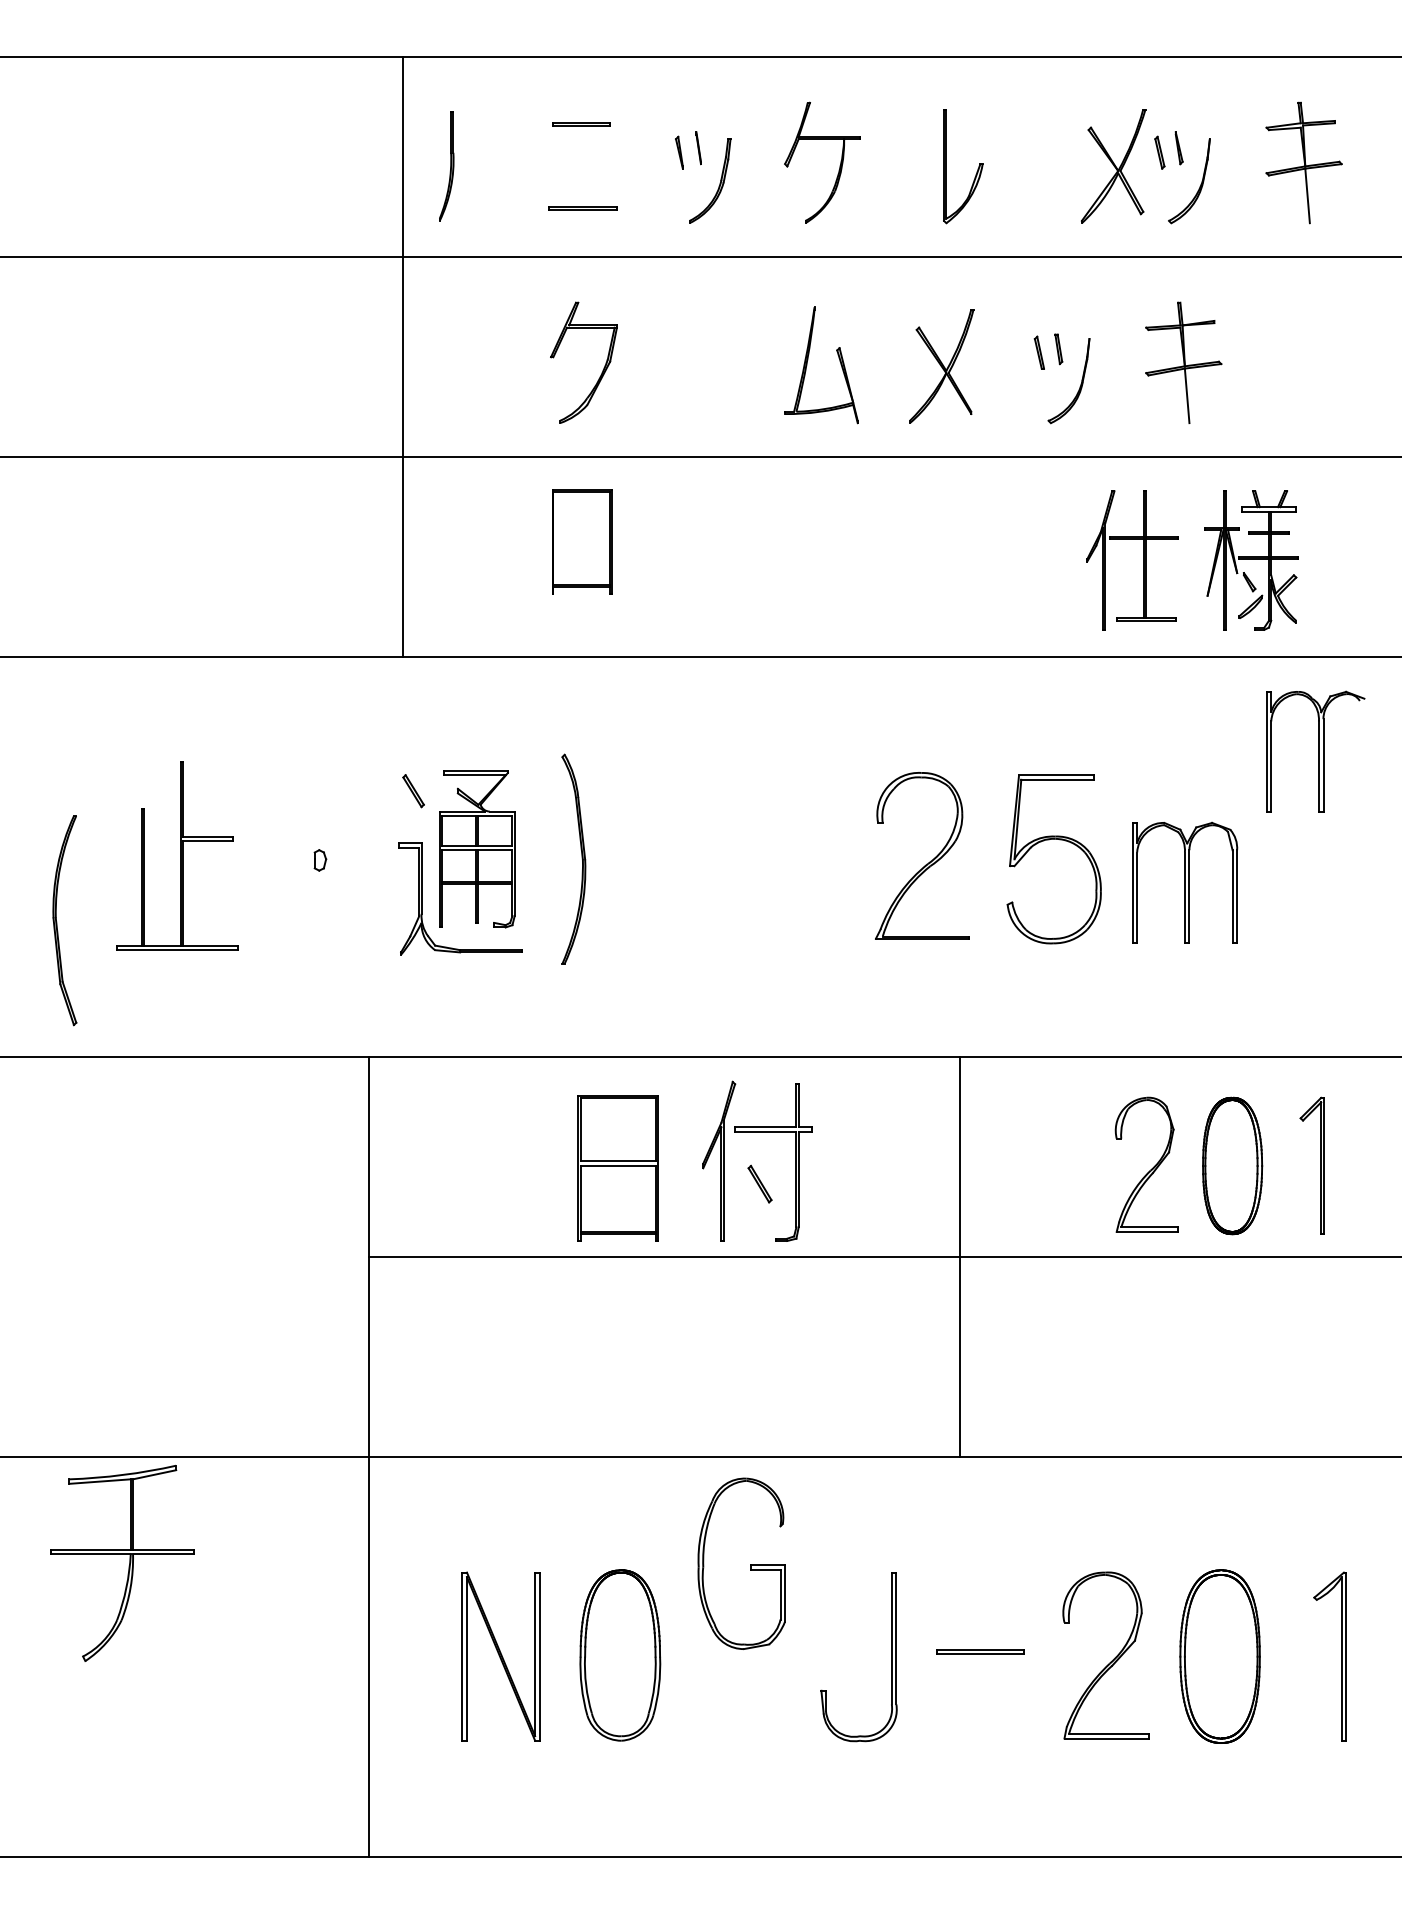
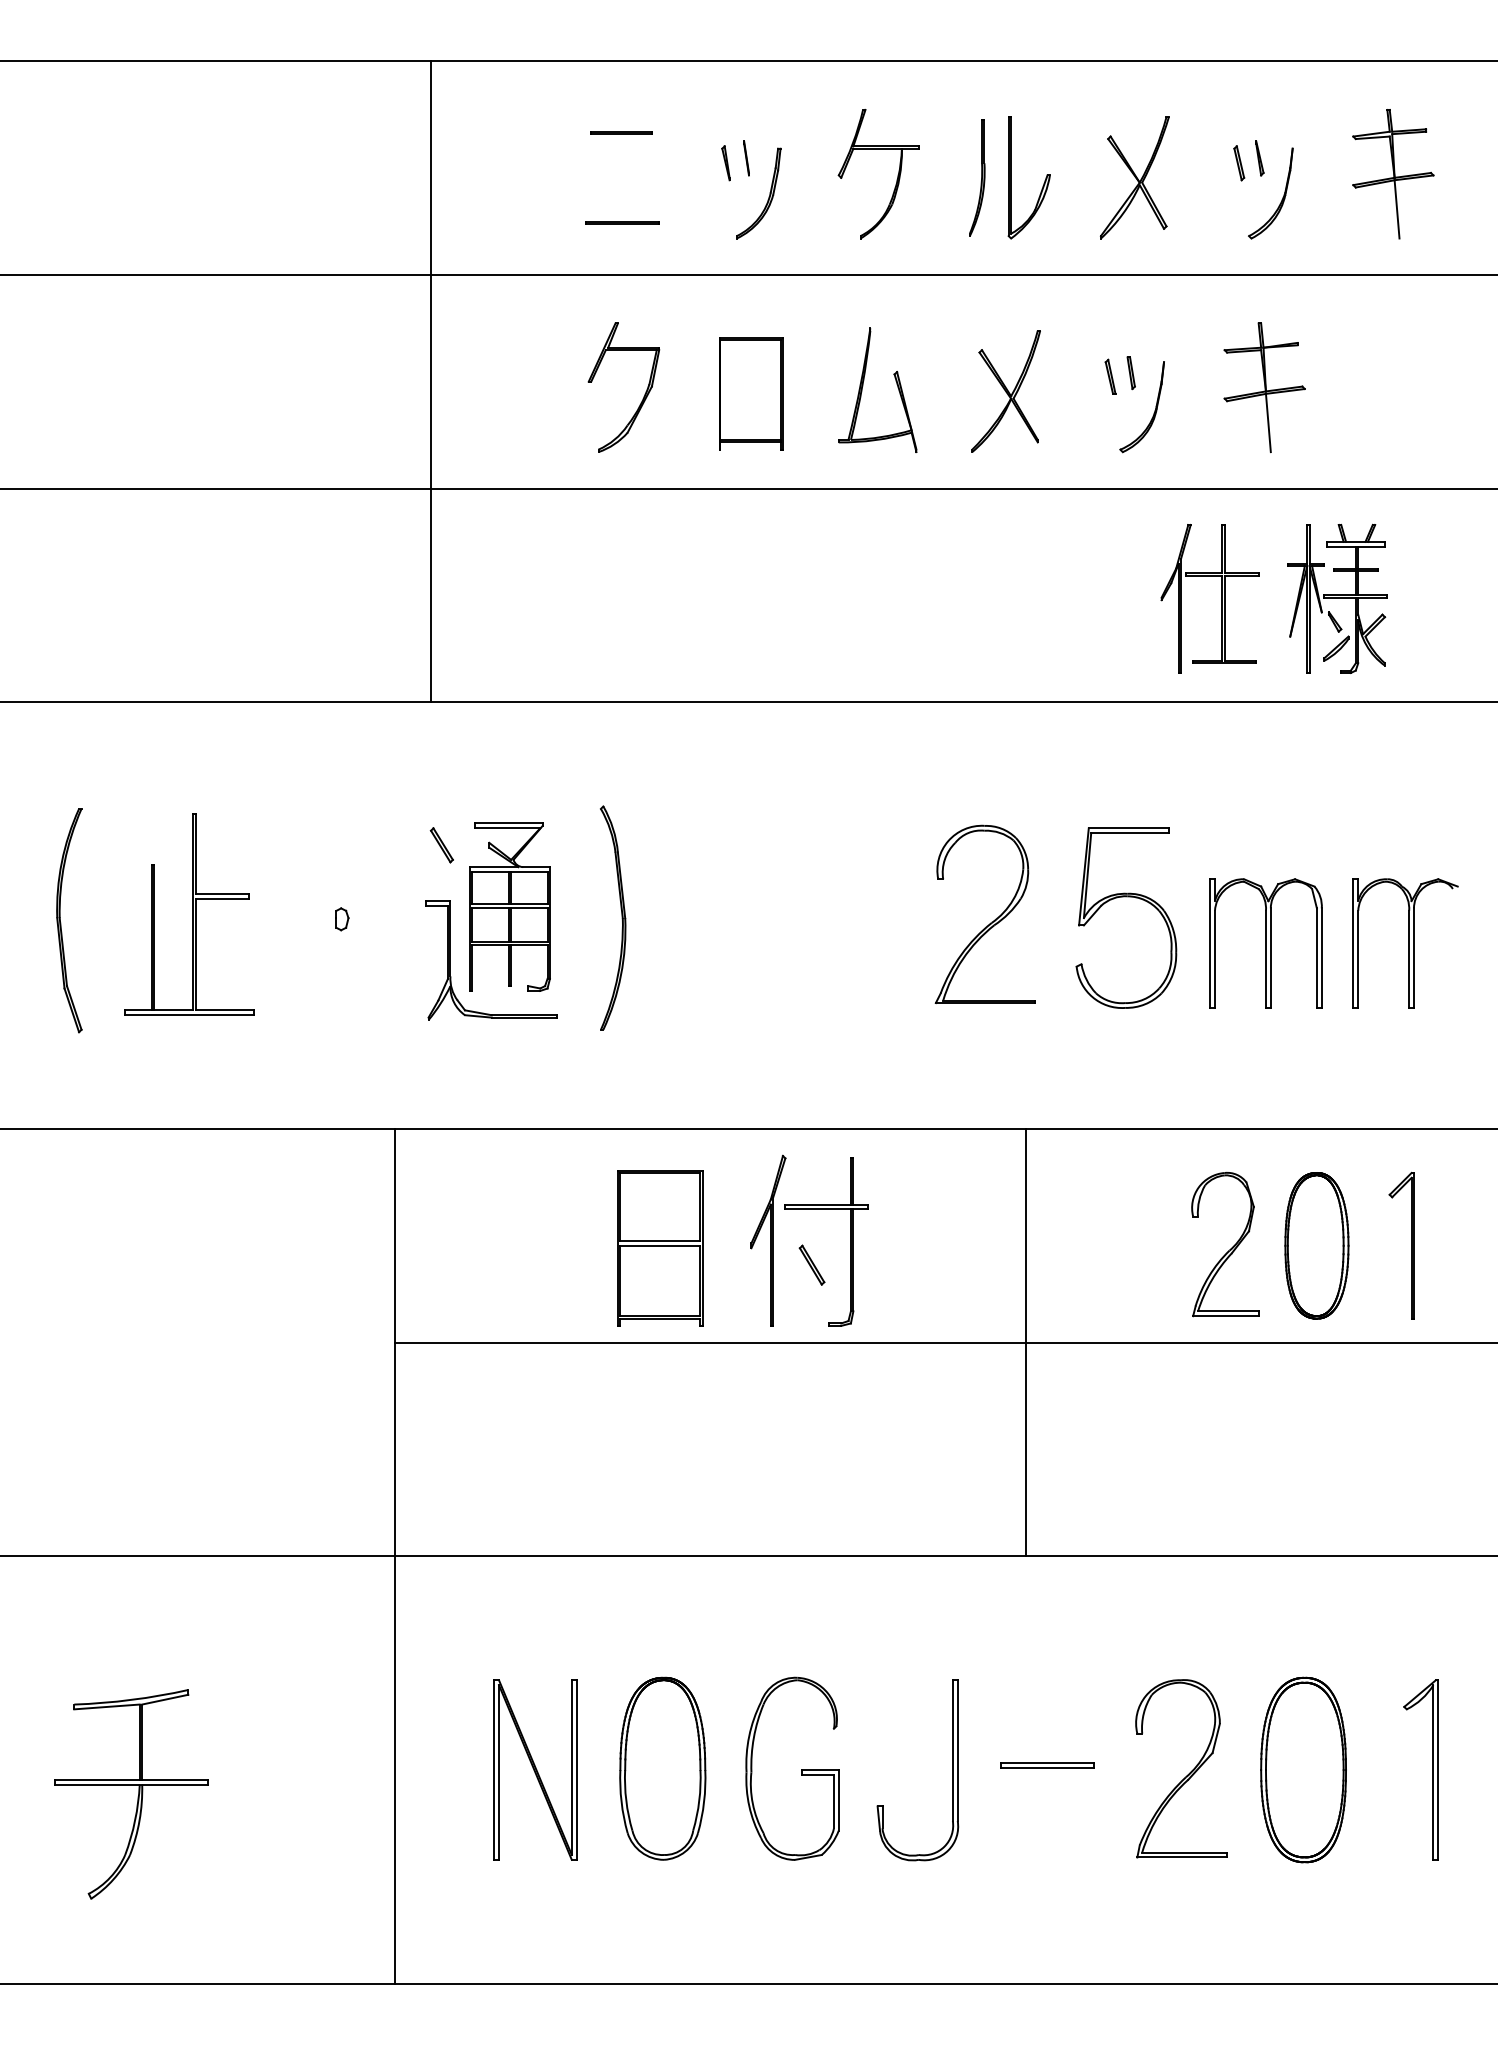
part: (446, 166) -> (977, 177), moved
part: (1113, 166) -> (1134, 177), moved
part: (582, 541) -> (751, 393), moved
part: (1315, 752) -> (1405, 943), moved
part: (57, 922) -> (61, 922), moved
part: (750, 1564) -> (801, 1769), moved
part: (128, 1565) -> (137, 1796), moved

